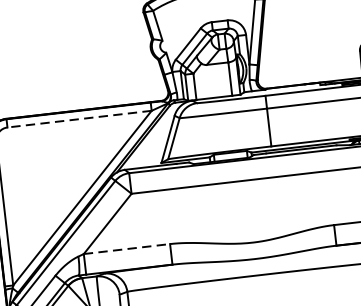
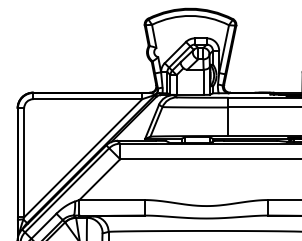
line: (79, 119) -> (87, 99), dashed -> solid
line: (127, 249) -> (112, 200), dashed -> solid

